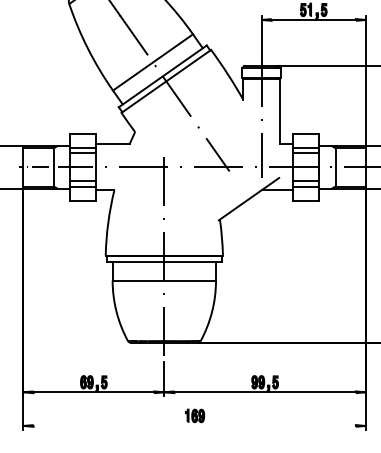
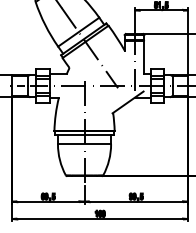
line: (195, 426) -> (100, 219), added

